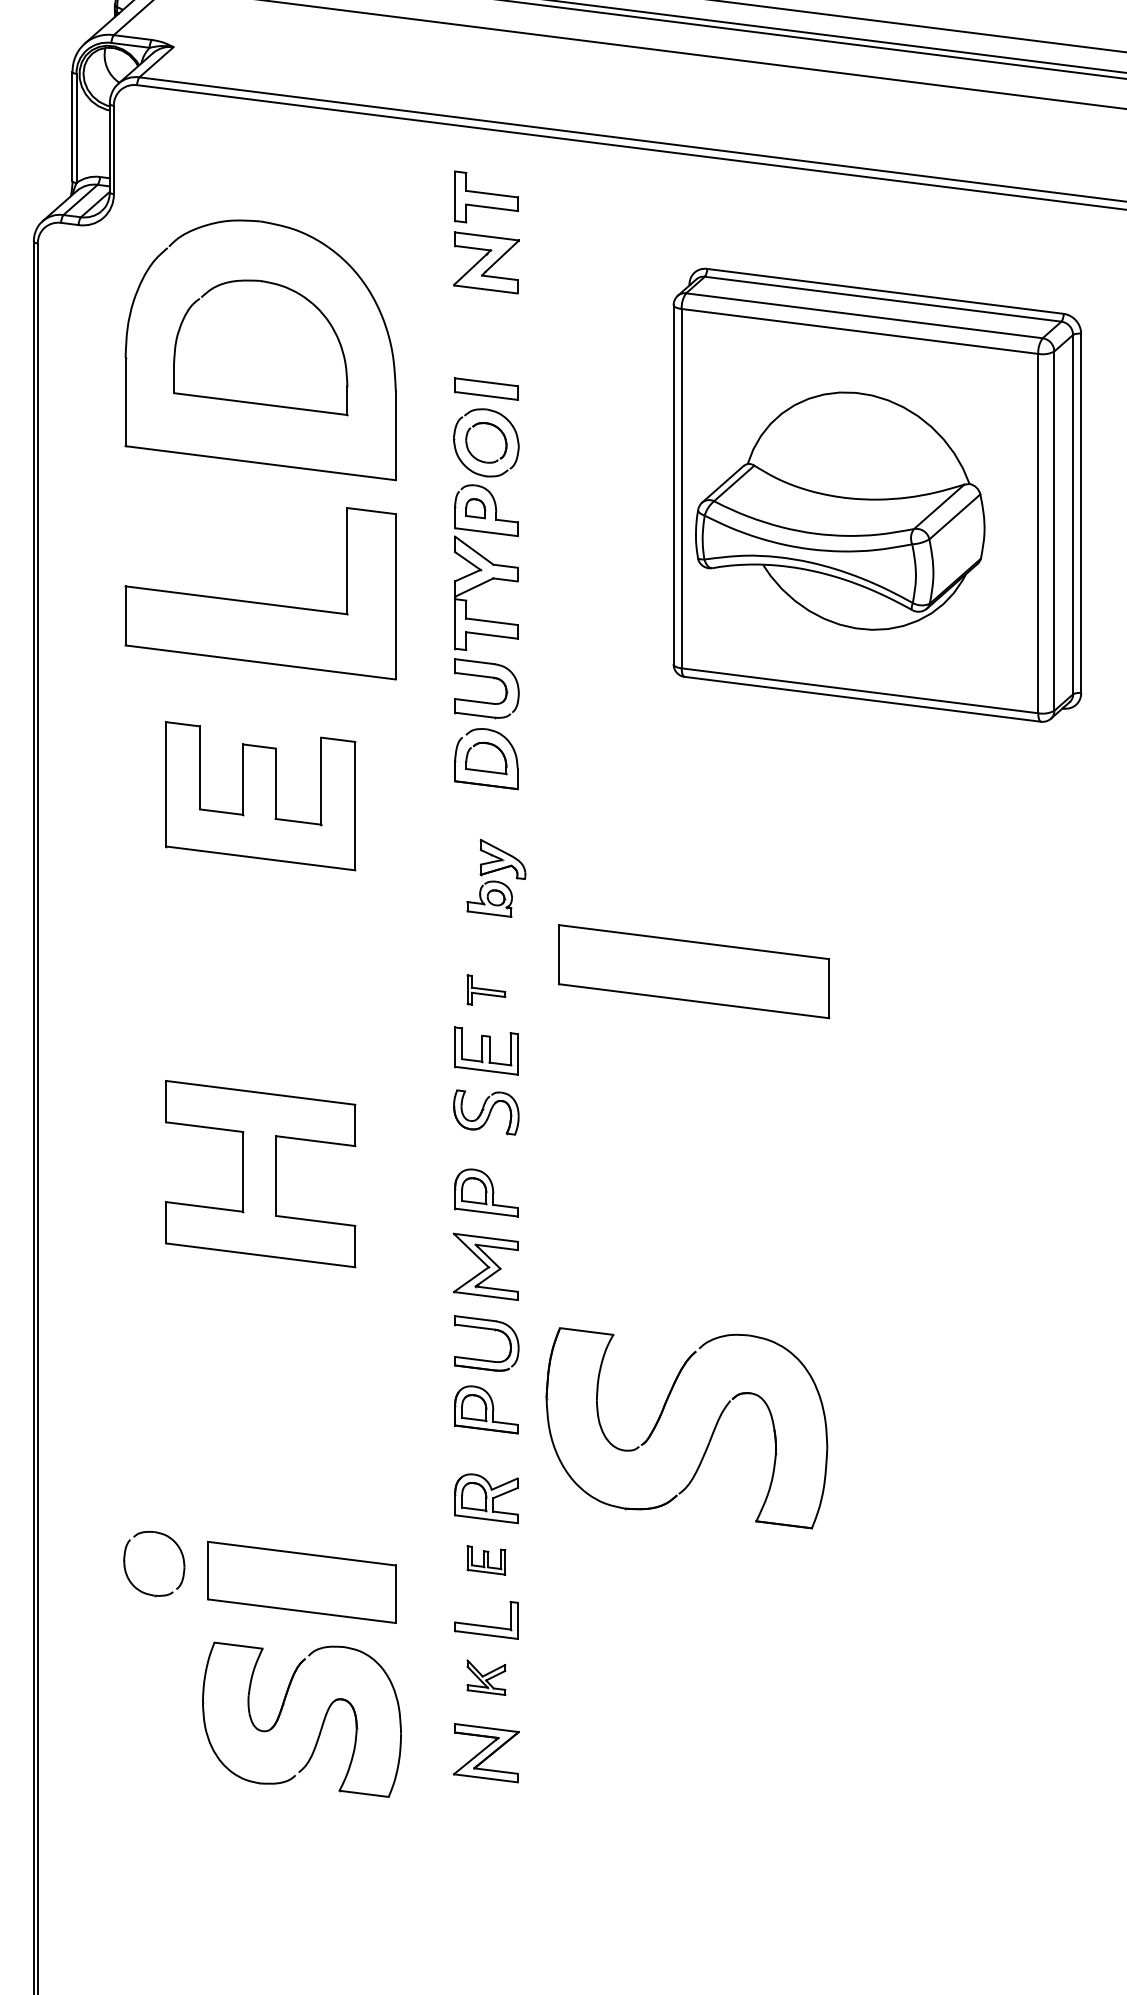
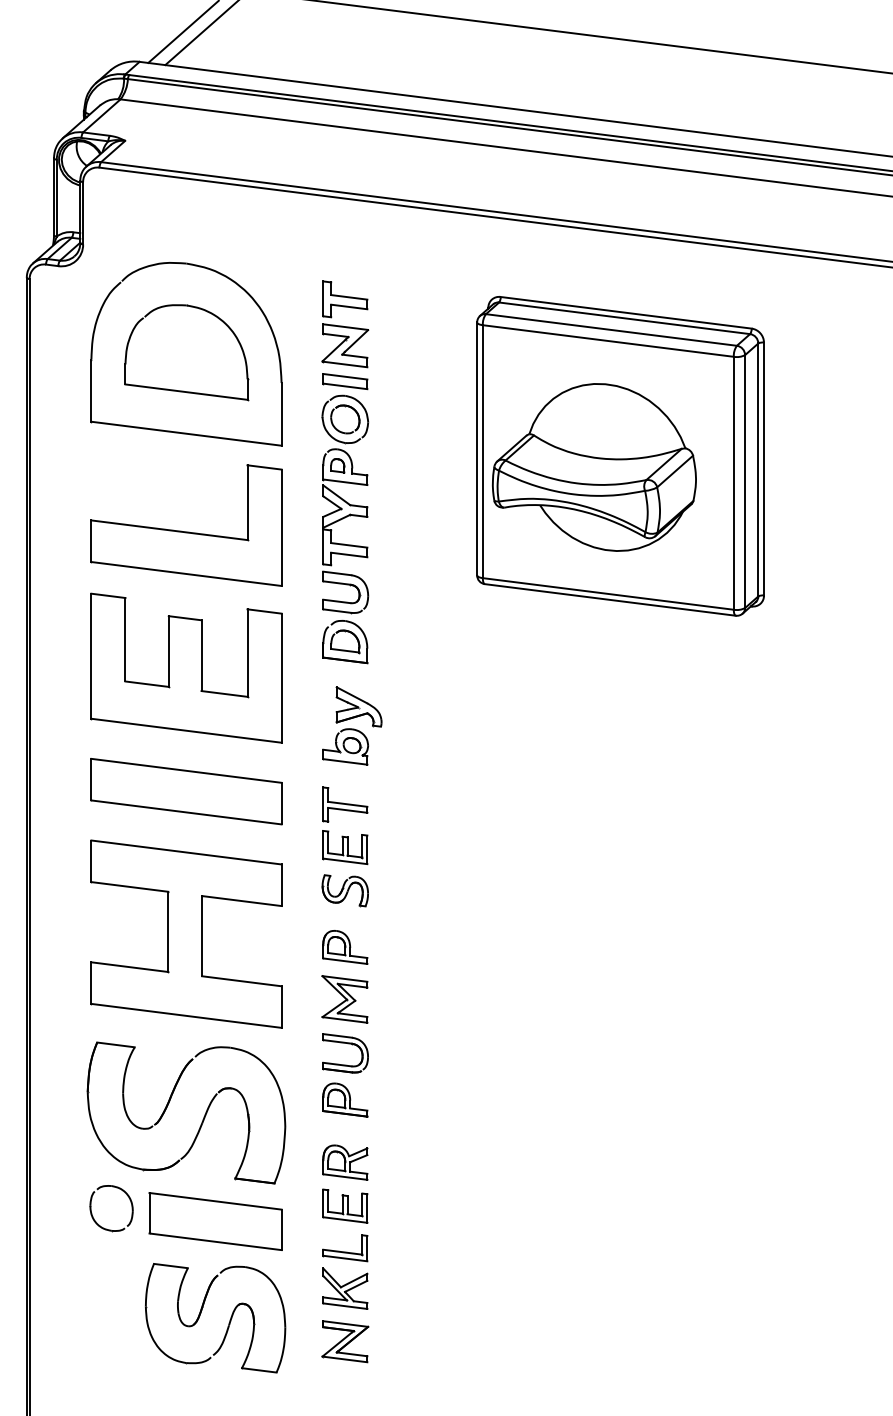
part: (486, 232) -> (345, 324), moved
part: (260, 795) -> (186, 667), size x1.43
part: (496, 877) -> (352, 725), size x1.43
part: (694, 971) -> (186, 791), moved
part: (486, 989) -> (345, 804), size x1.67
part: (260, 1173) -> (186, 933), size x1.43
part: (711, 1433) -> (203, 1116), moved
part: (486, 1559) -> (345, 1205), size x1.67
part: (486, 1677) -> (345, 1288), size x1.67

